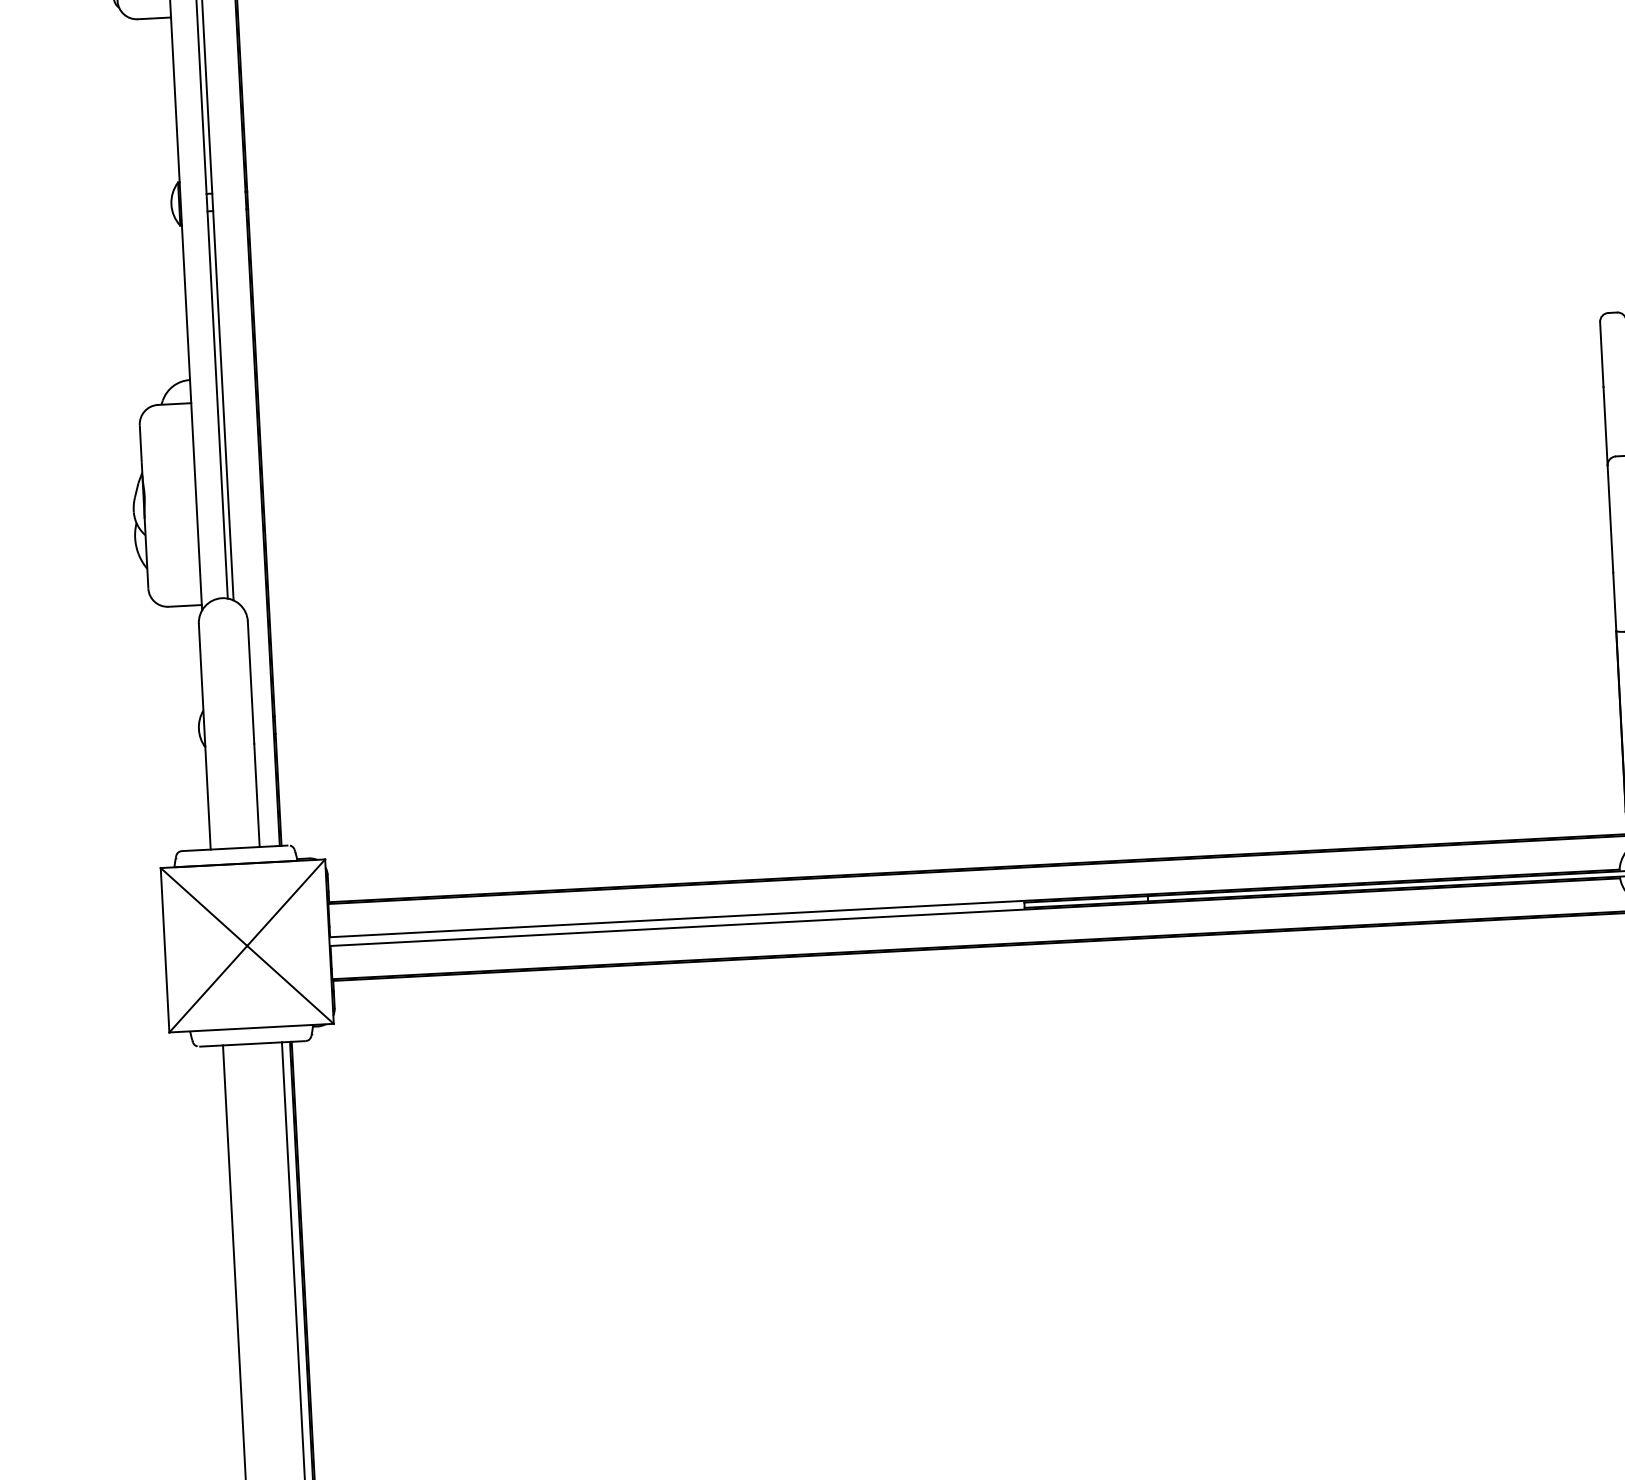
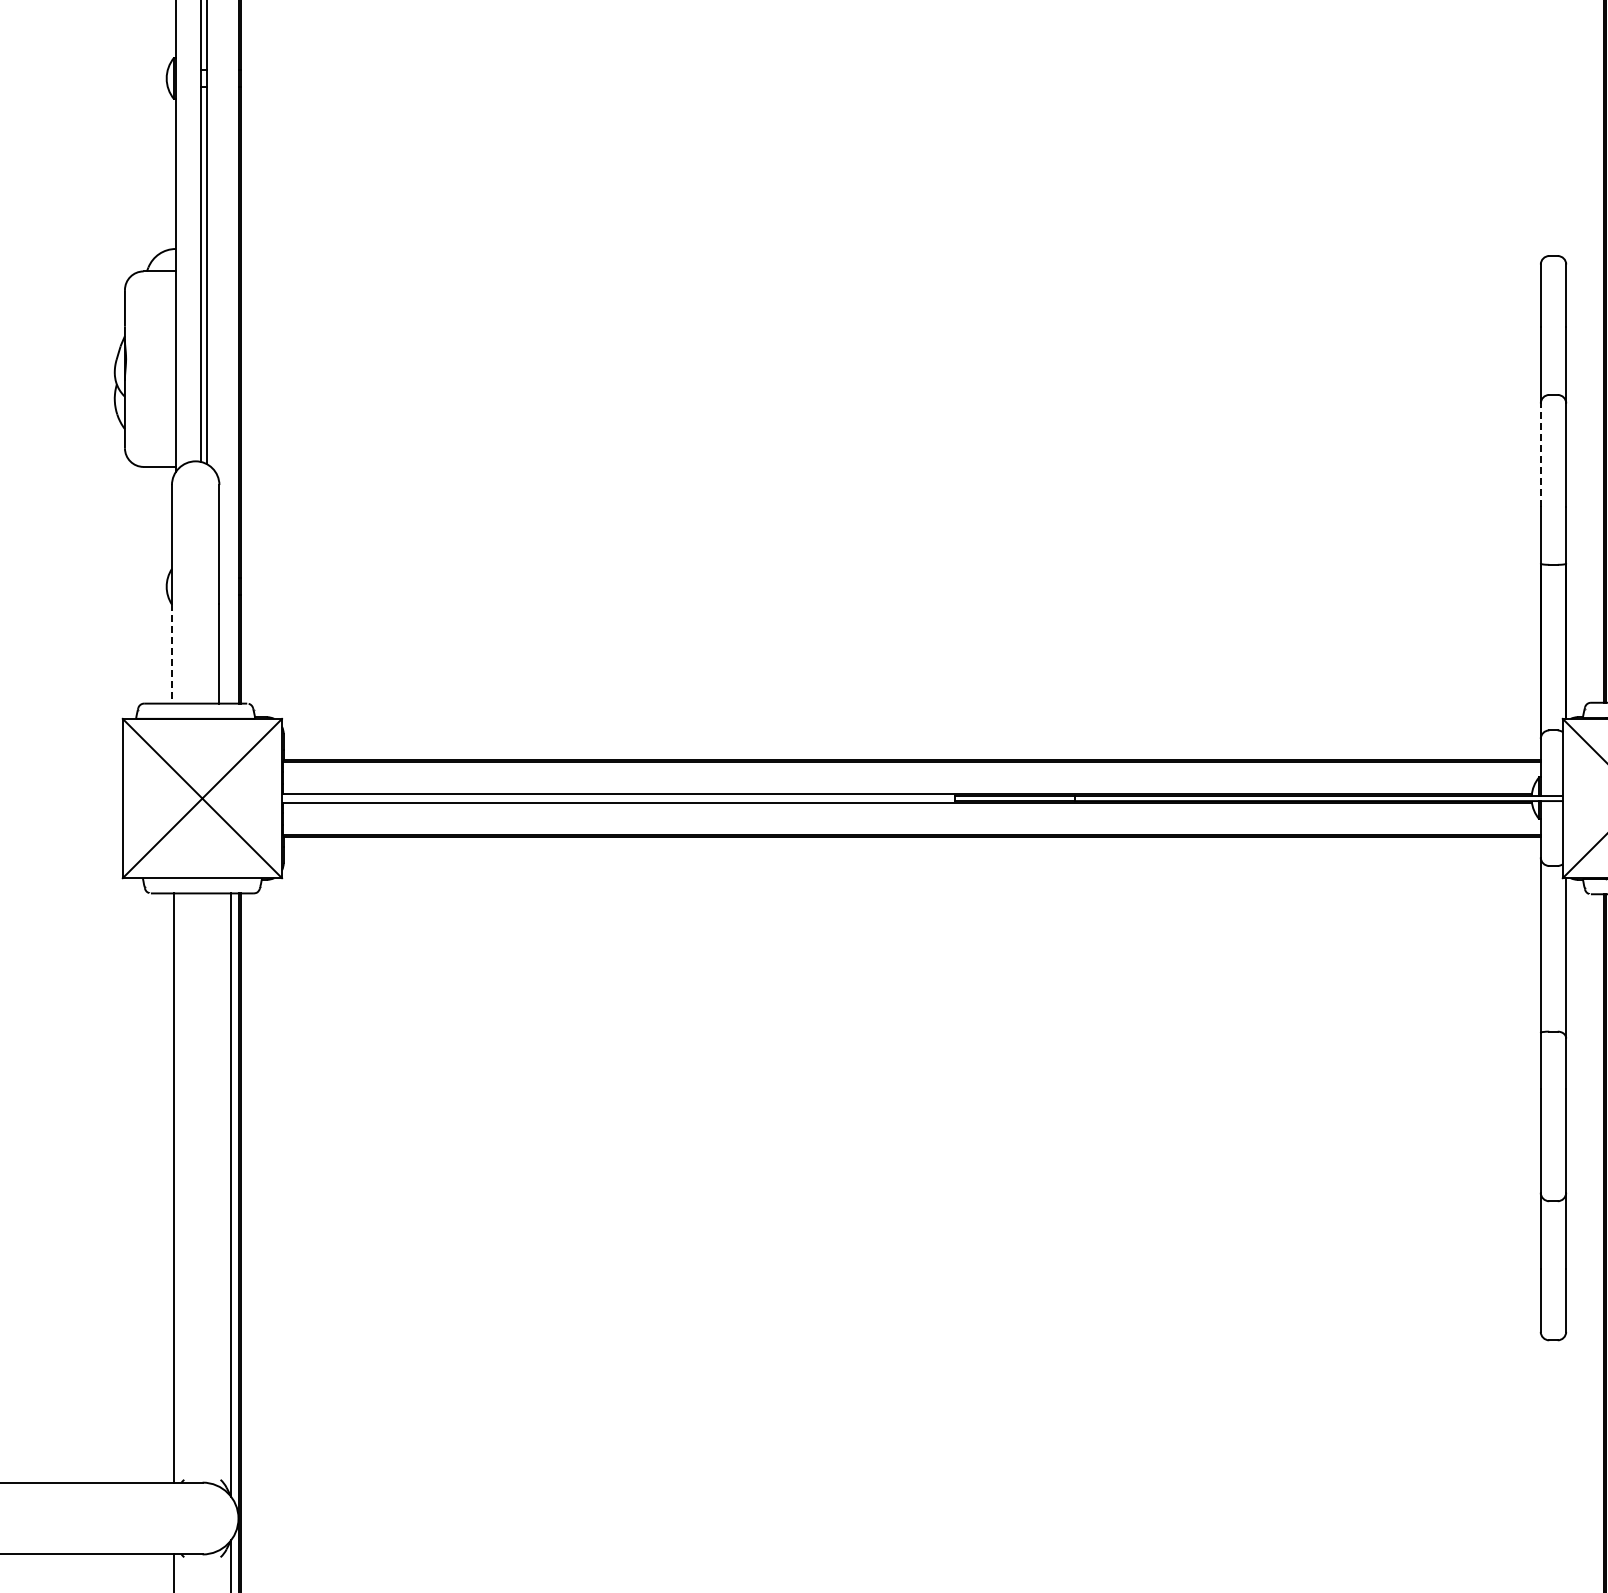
line: (1610, 519) -> (1540, 455), solid -> dashed
line: (207, 797) -> (171, 653), solid -> dashed

